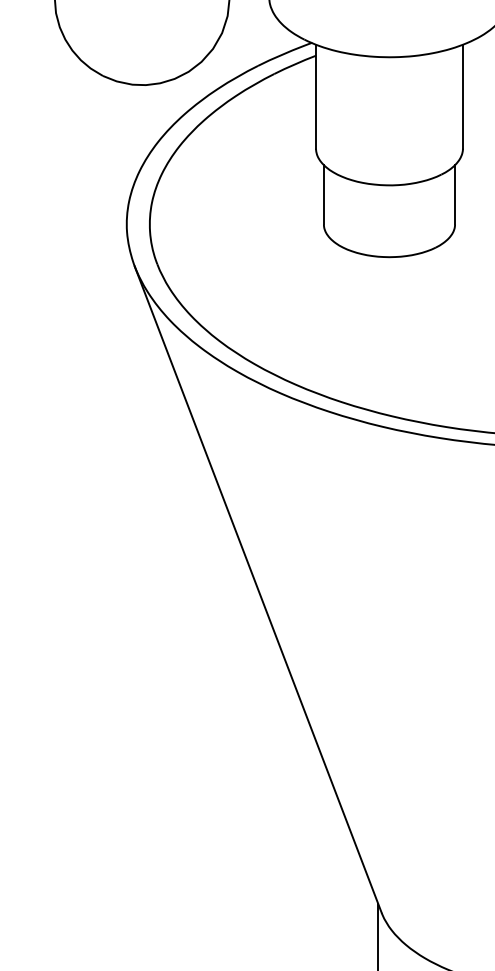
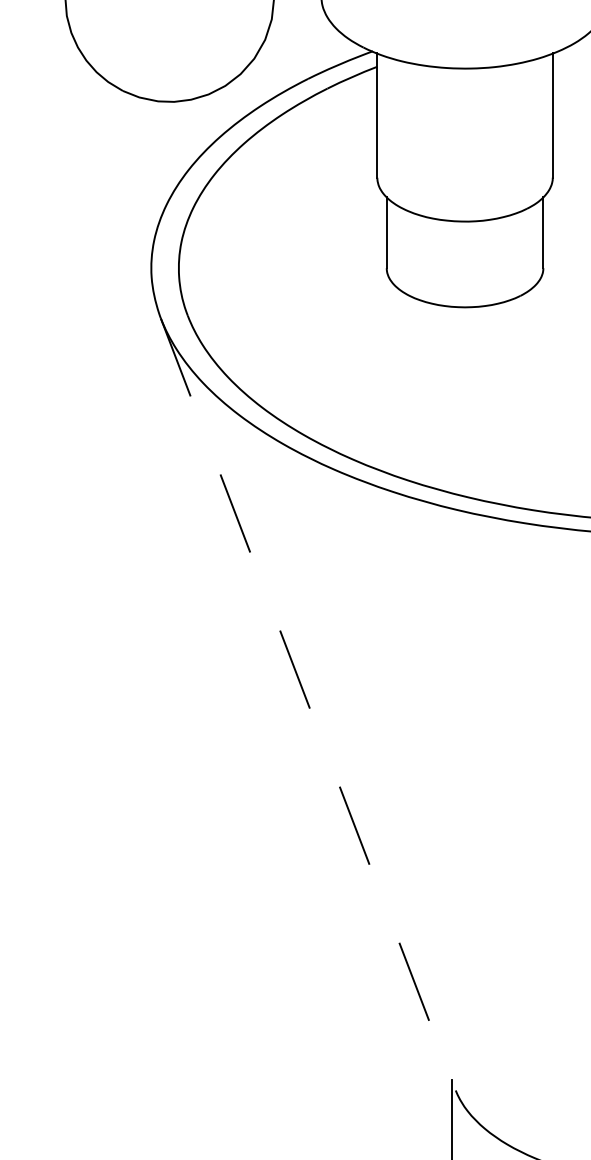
line: (258, 589) -> (308, 704), solid -> dashed

